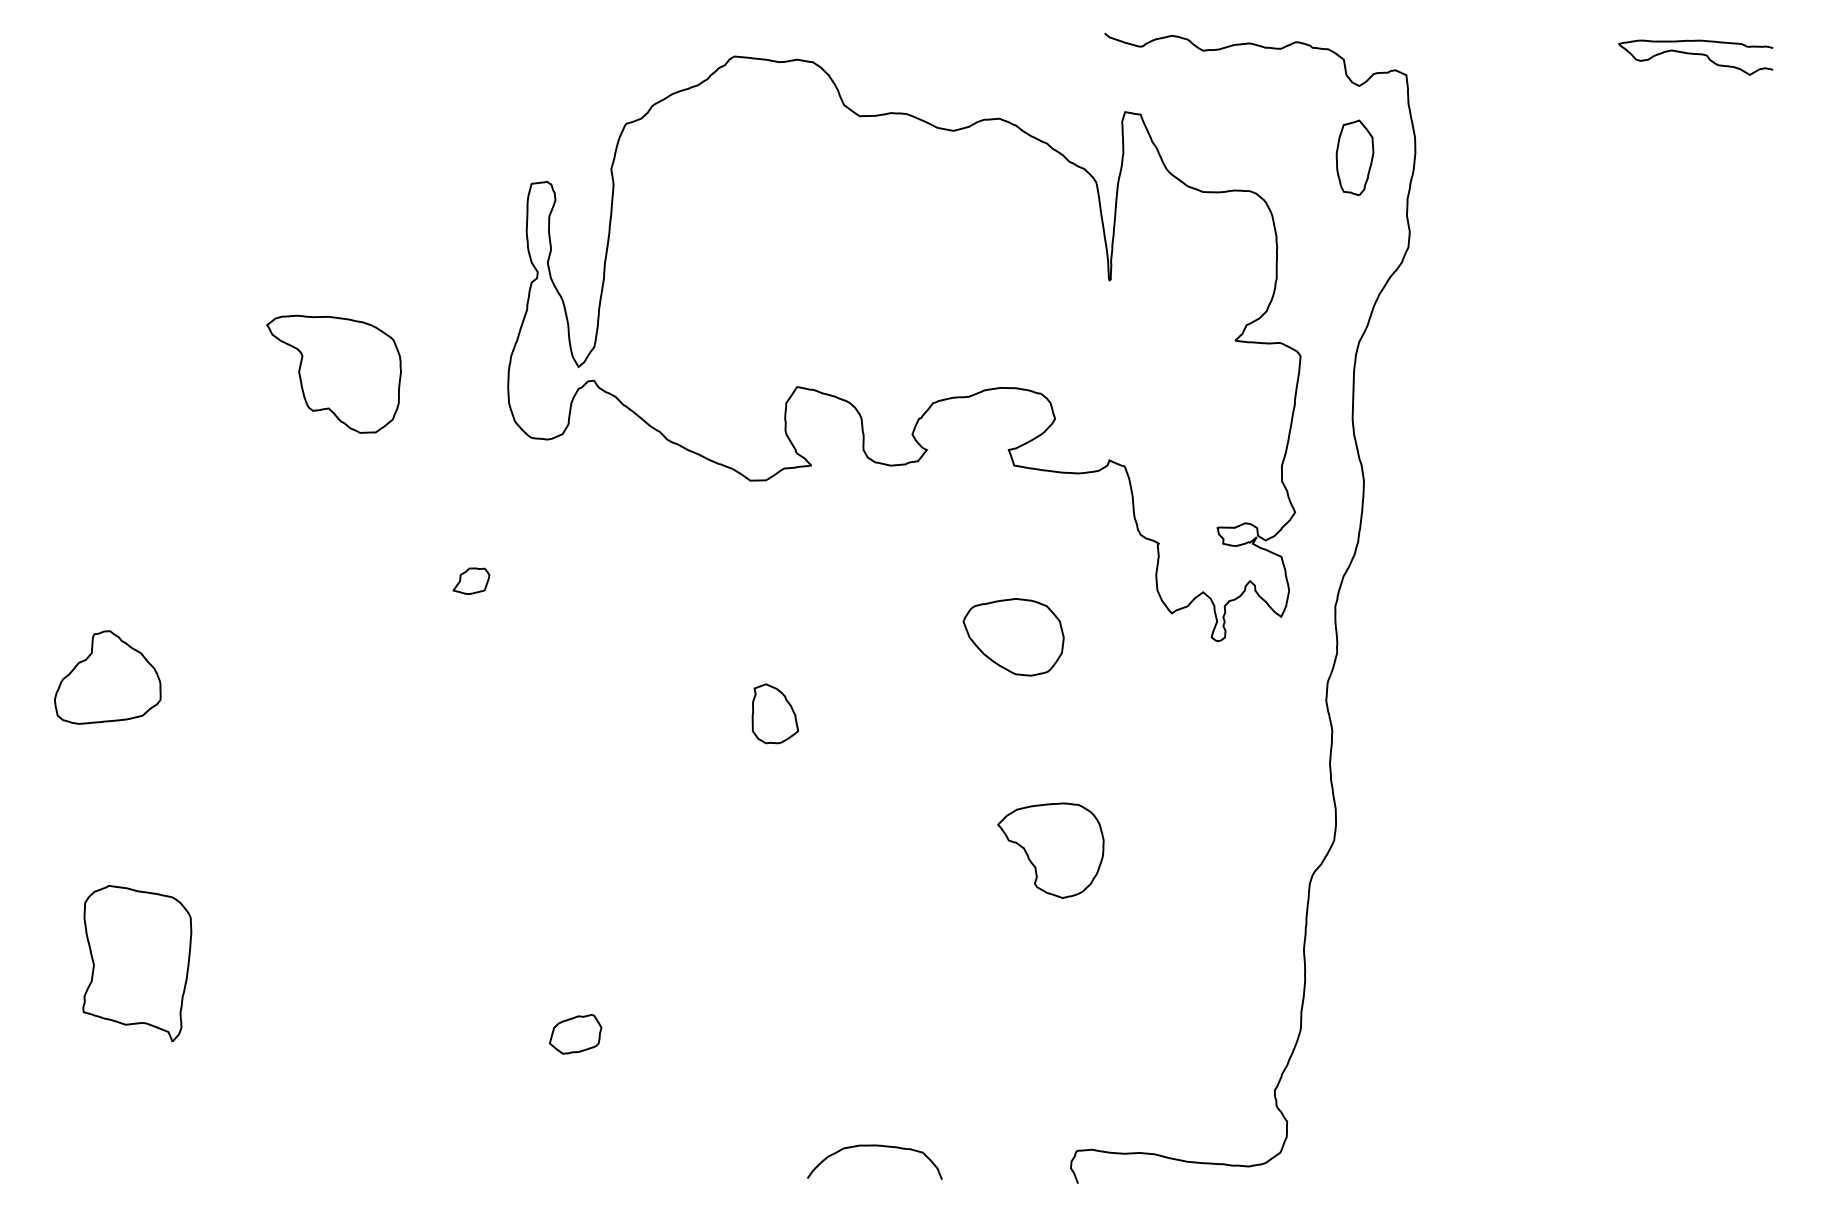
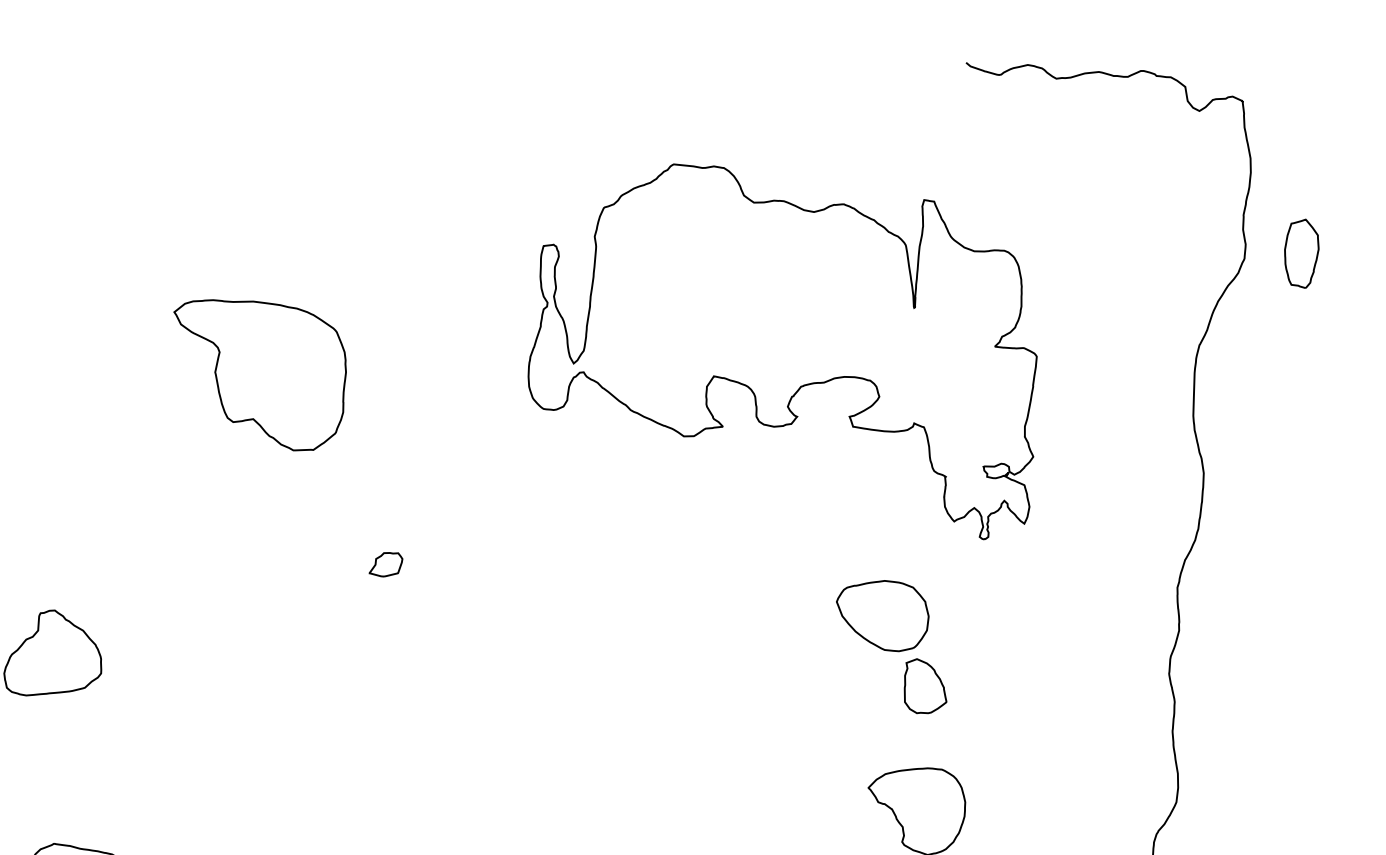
part: (1354, 157) -> (1301, 253), moved
part: (904, 348) -> (782, 351), size x0.7
part: (333, 373) -> (259, 374), size x1.4
part: (774, 713) -> (924, 685), moved

